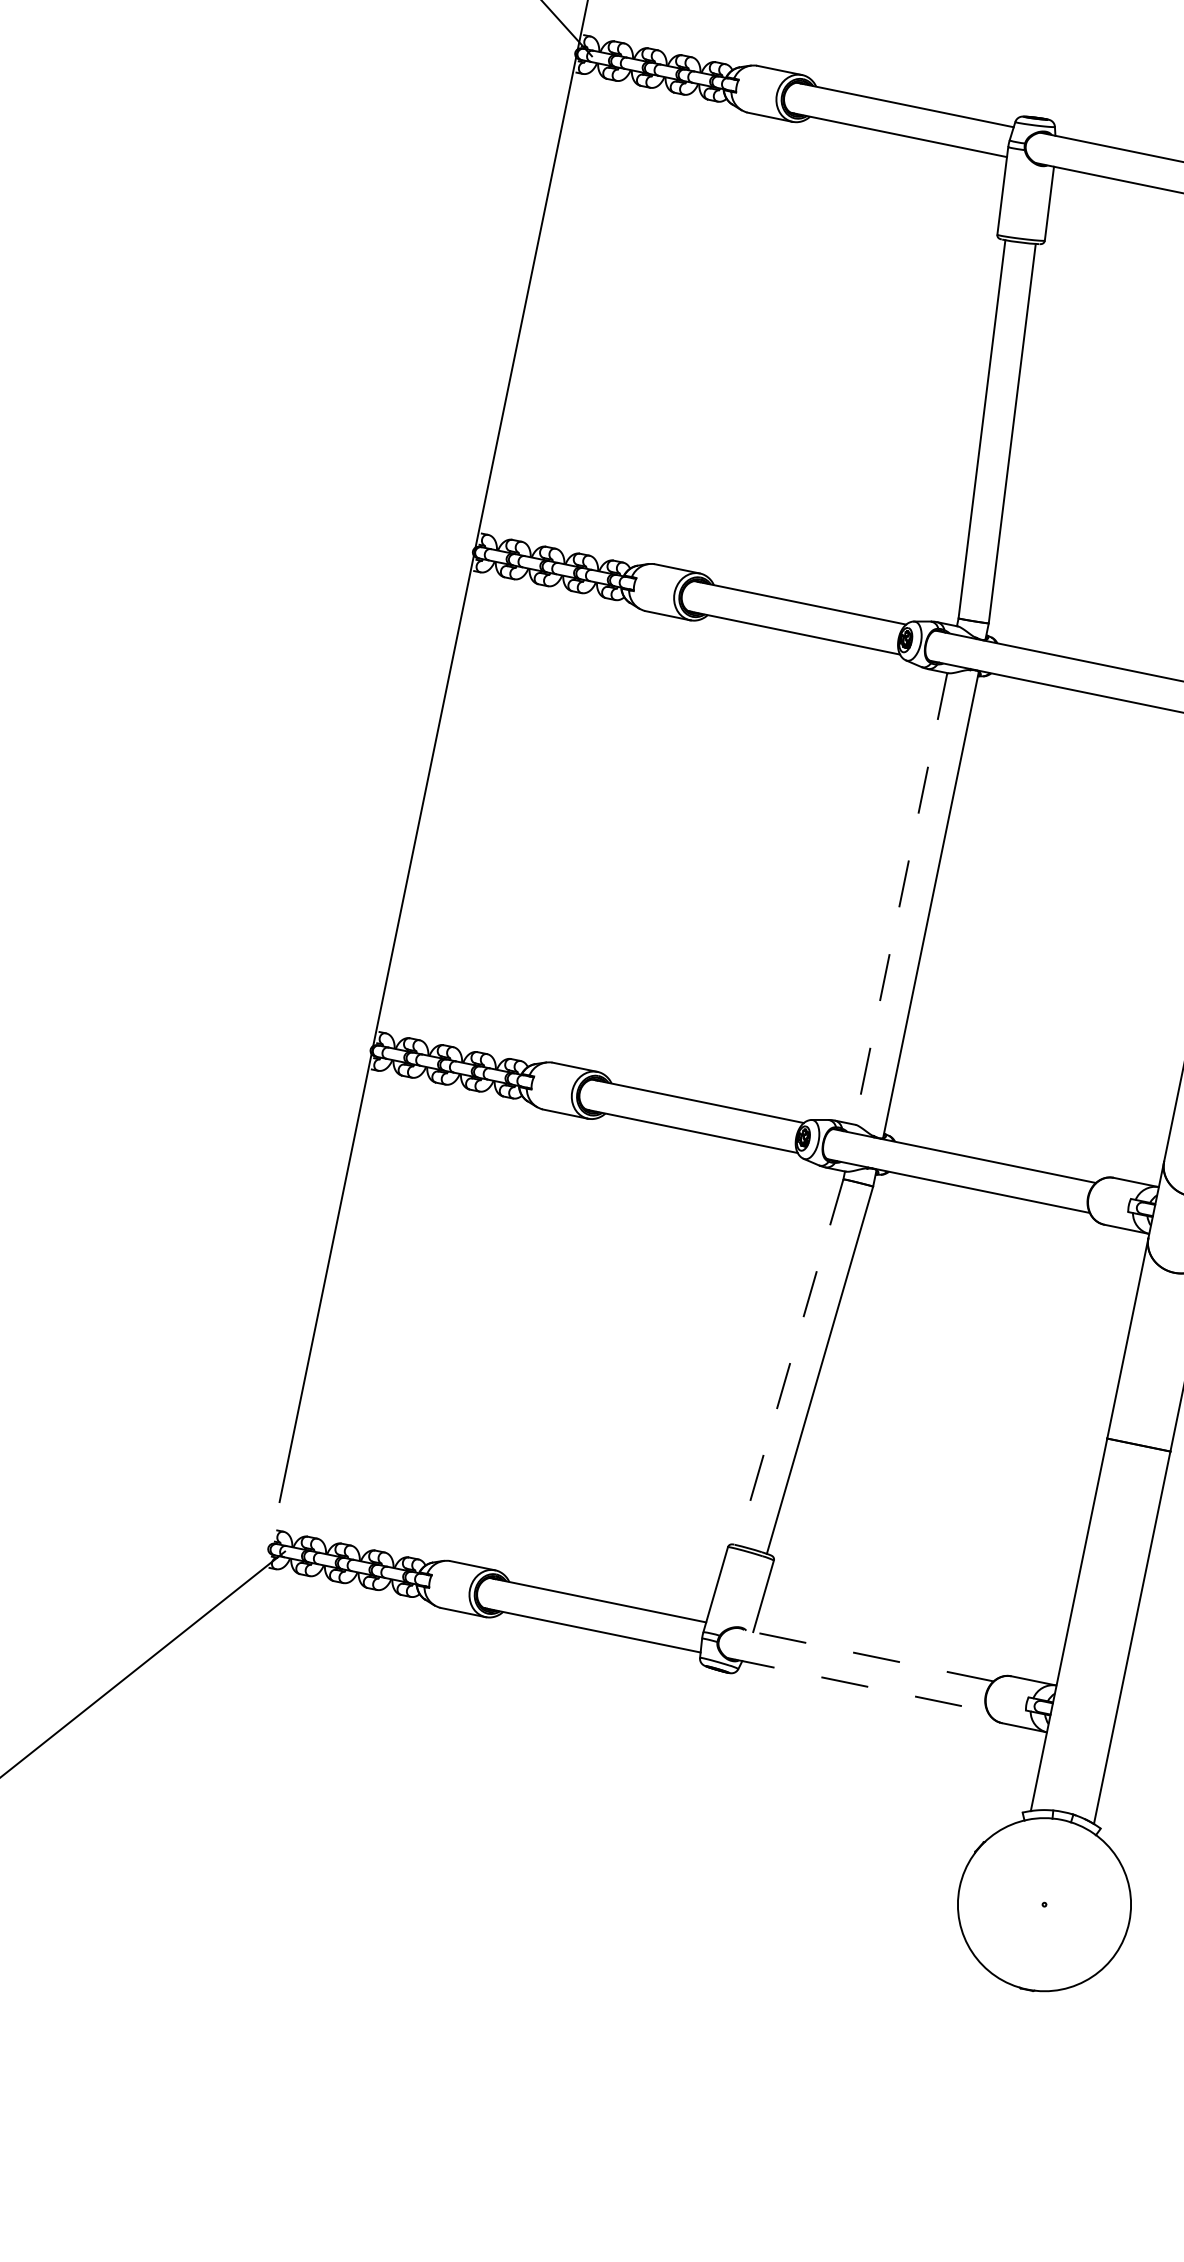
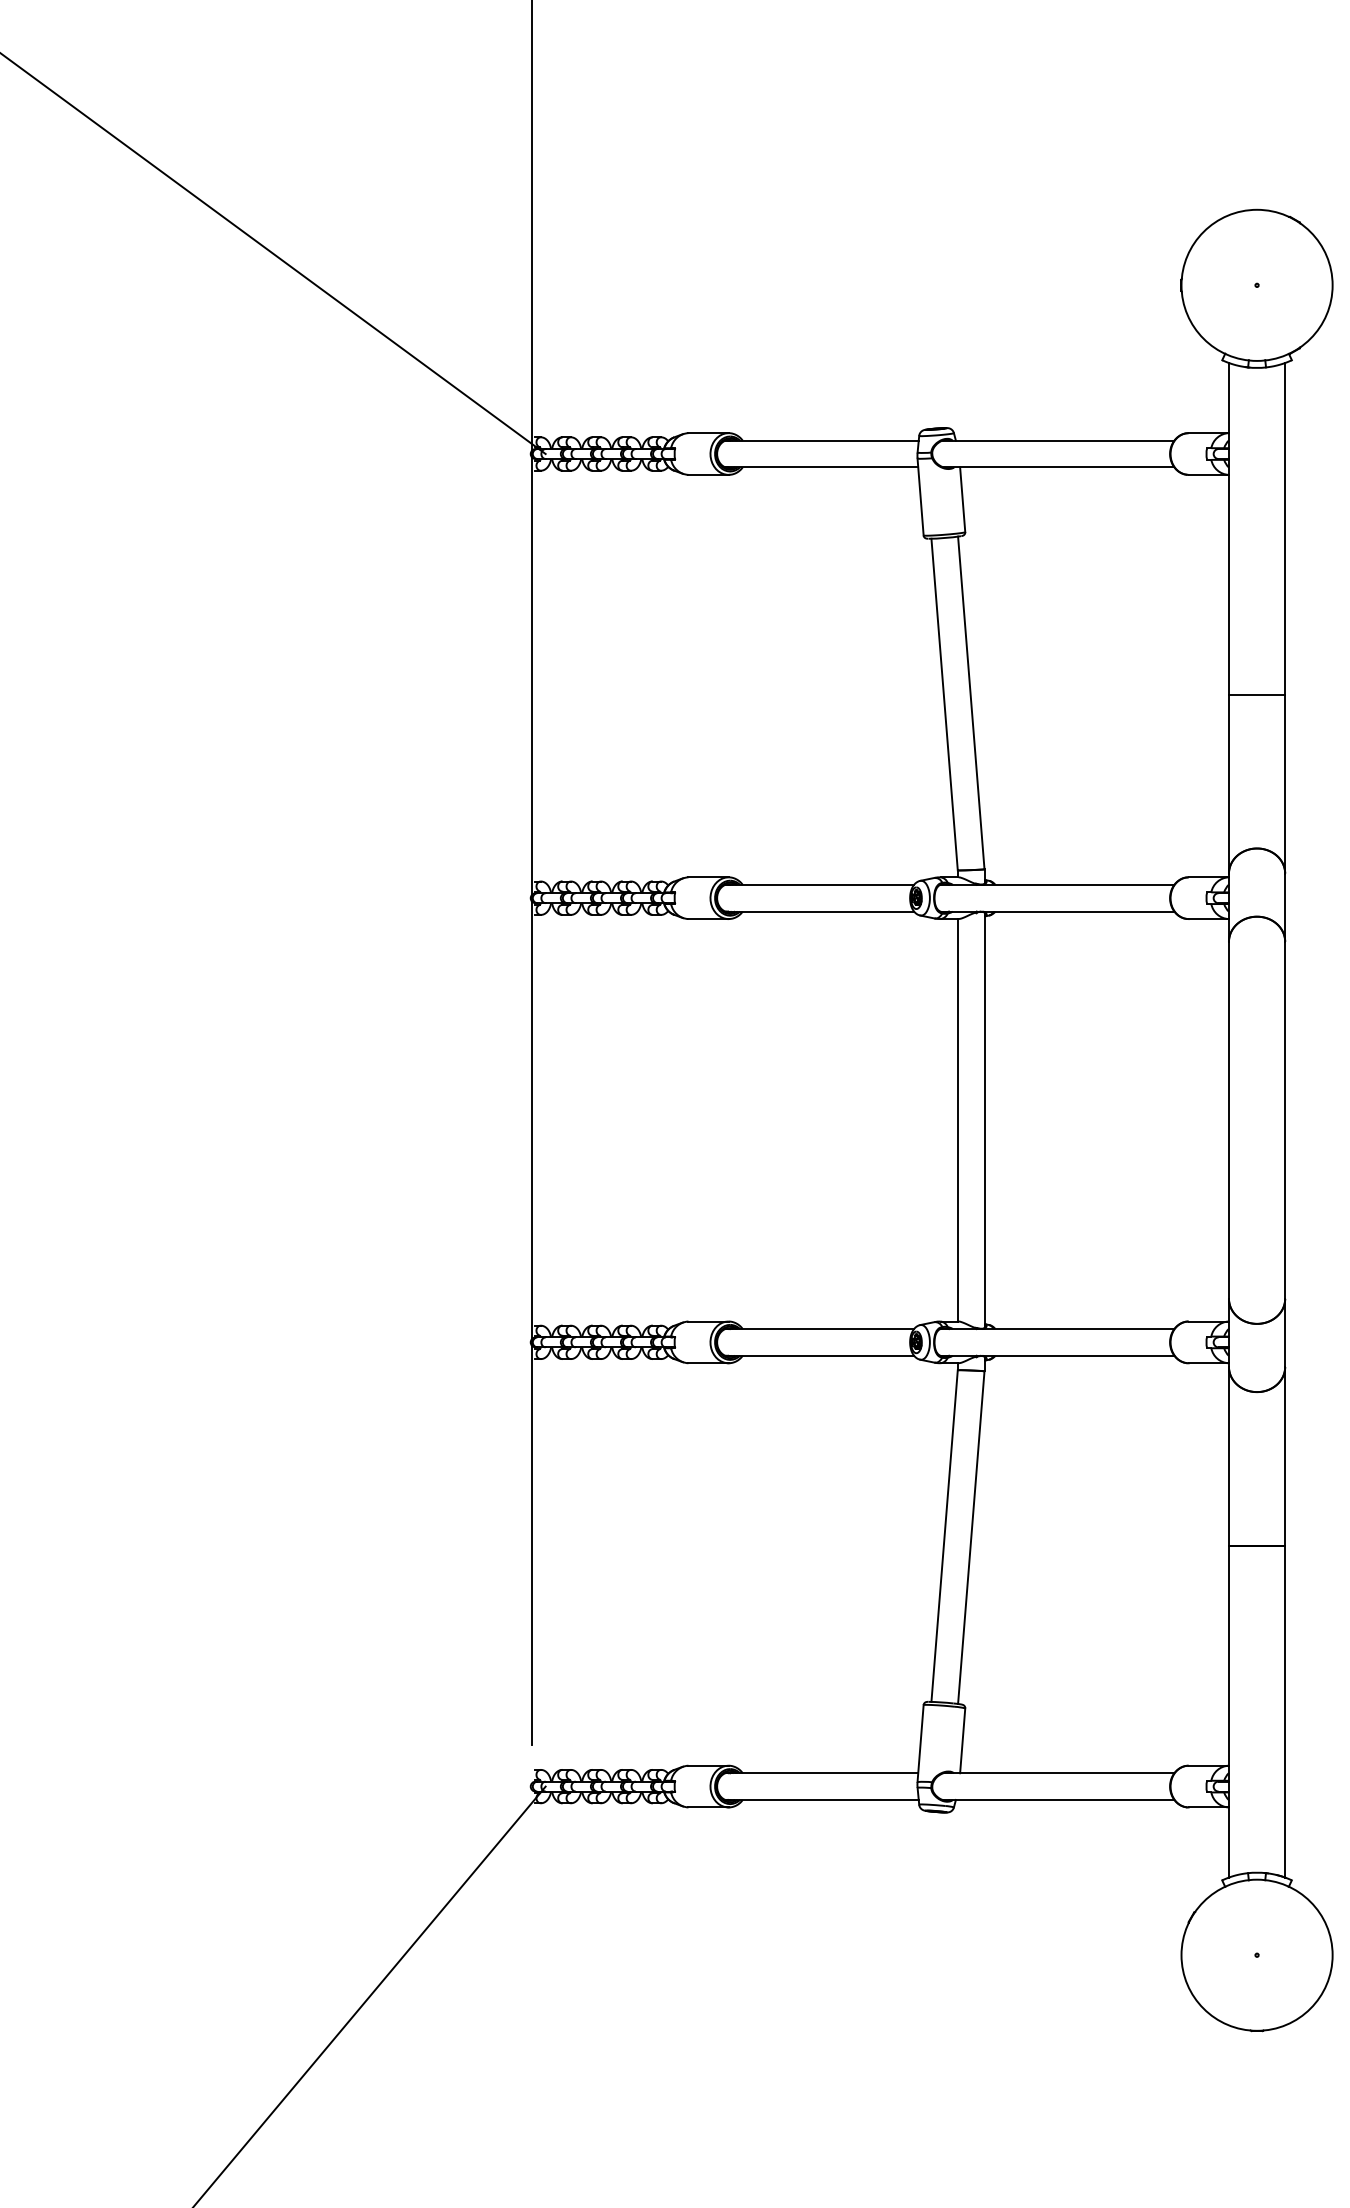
line: (900, 899) -> (957, 1120), dashed -> solid
line: (790, 1362) -> (944, 1536), dashed -> solid
line: (863, 1655) -> (1058, 1773), dashed -> solid
line: (857, 1684) -> (1058, 1799), dashed -> solid

